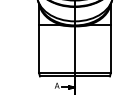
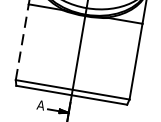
line: (39, 49) -> (22, 43), solid -> dashed

